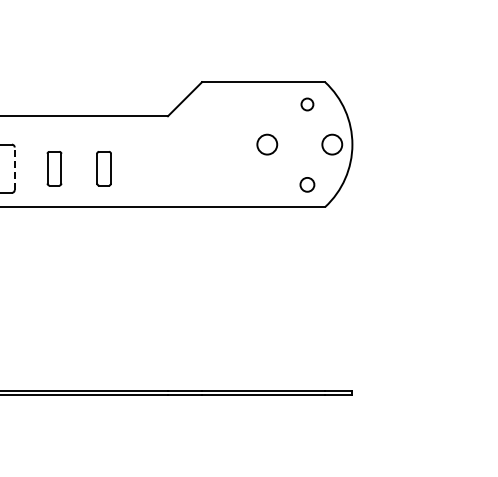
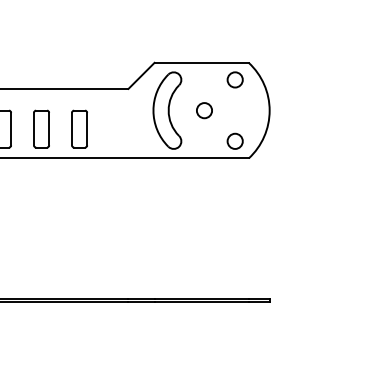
circle: (307, 104) -> (235, 79), size x1.67
part: (218, 144) -> (167, 110), added
circle: (332, 144) -> (254, 110), removed
line: (14, 168) -> (10, 128), dashed -> solid
part: (54, 168) -> (41, 128), size x1.43
part: (103, 168) -> (79, 128), size x1.43
circle: (307, 184) -> (235, 141), size x1.43

